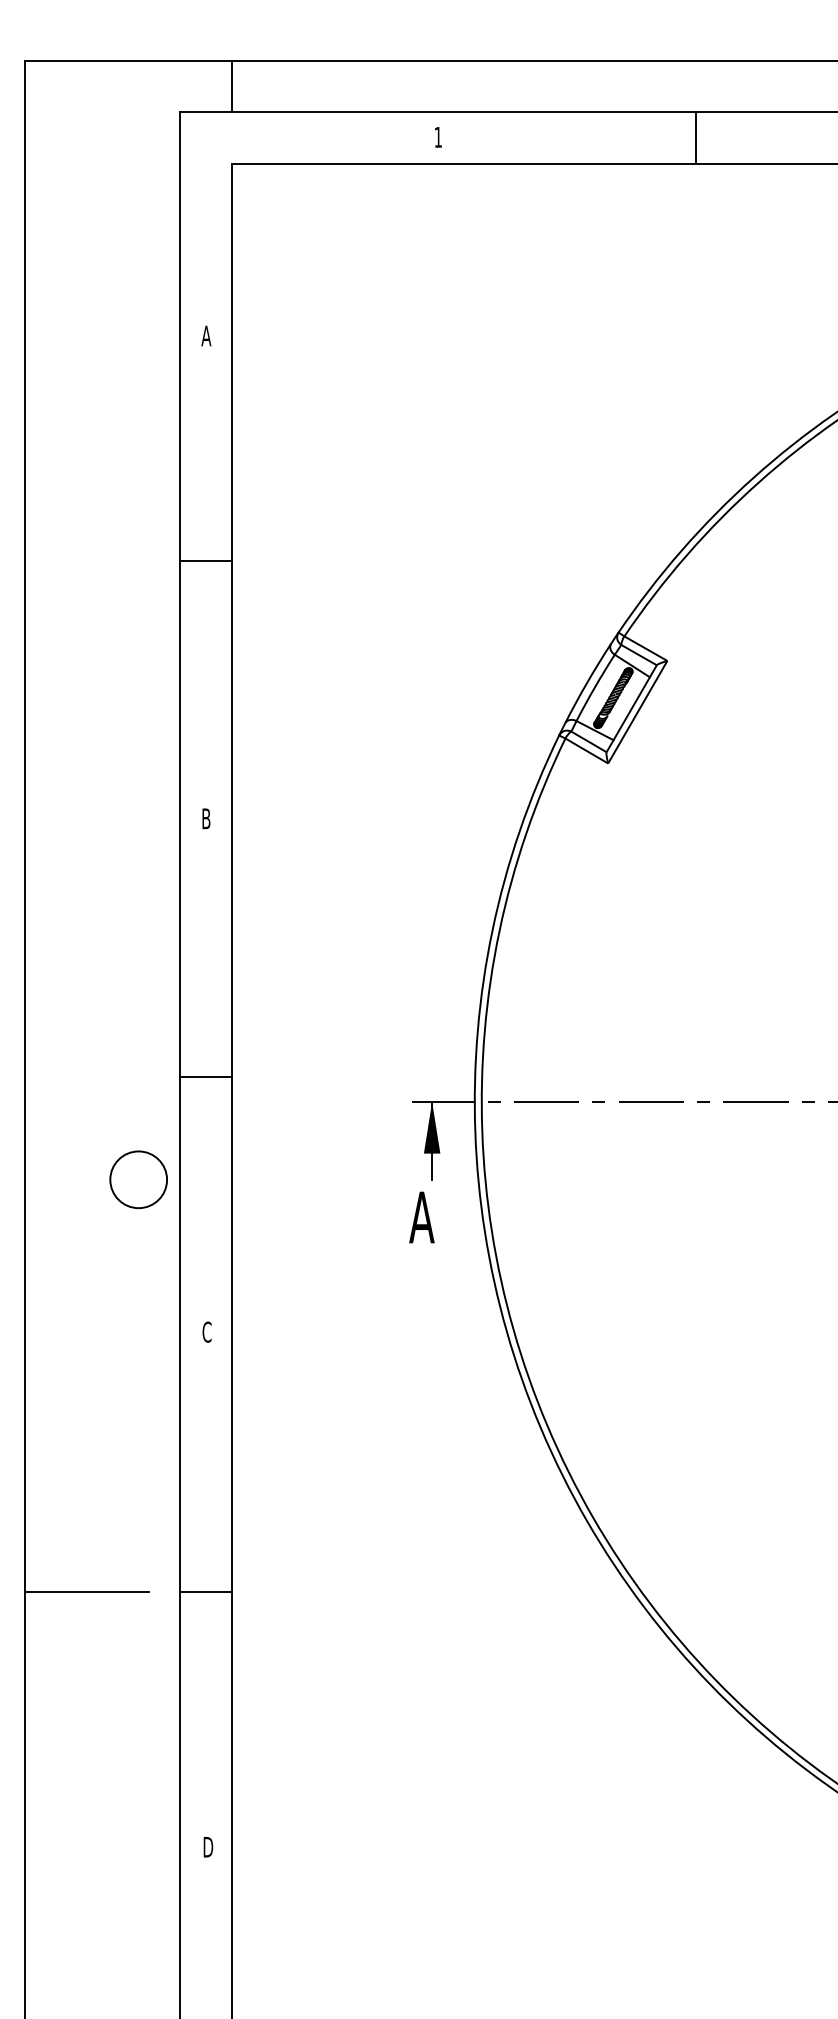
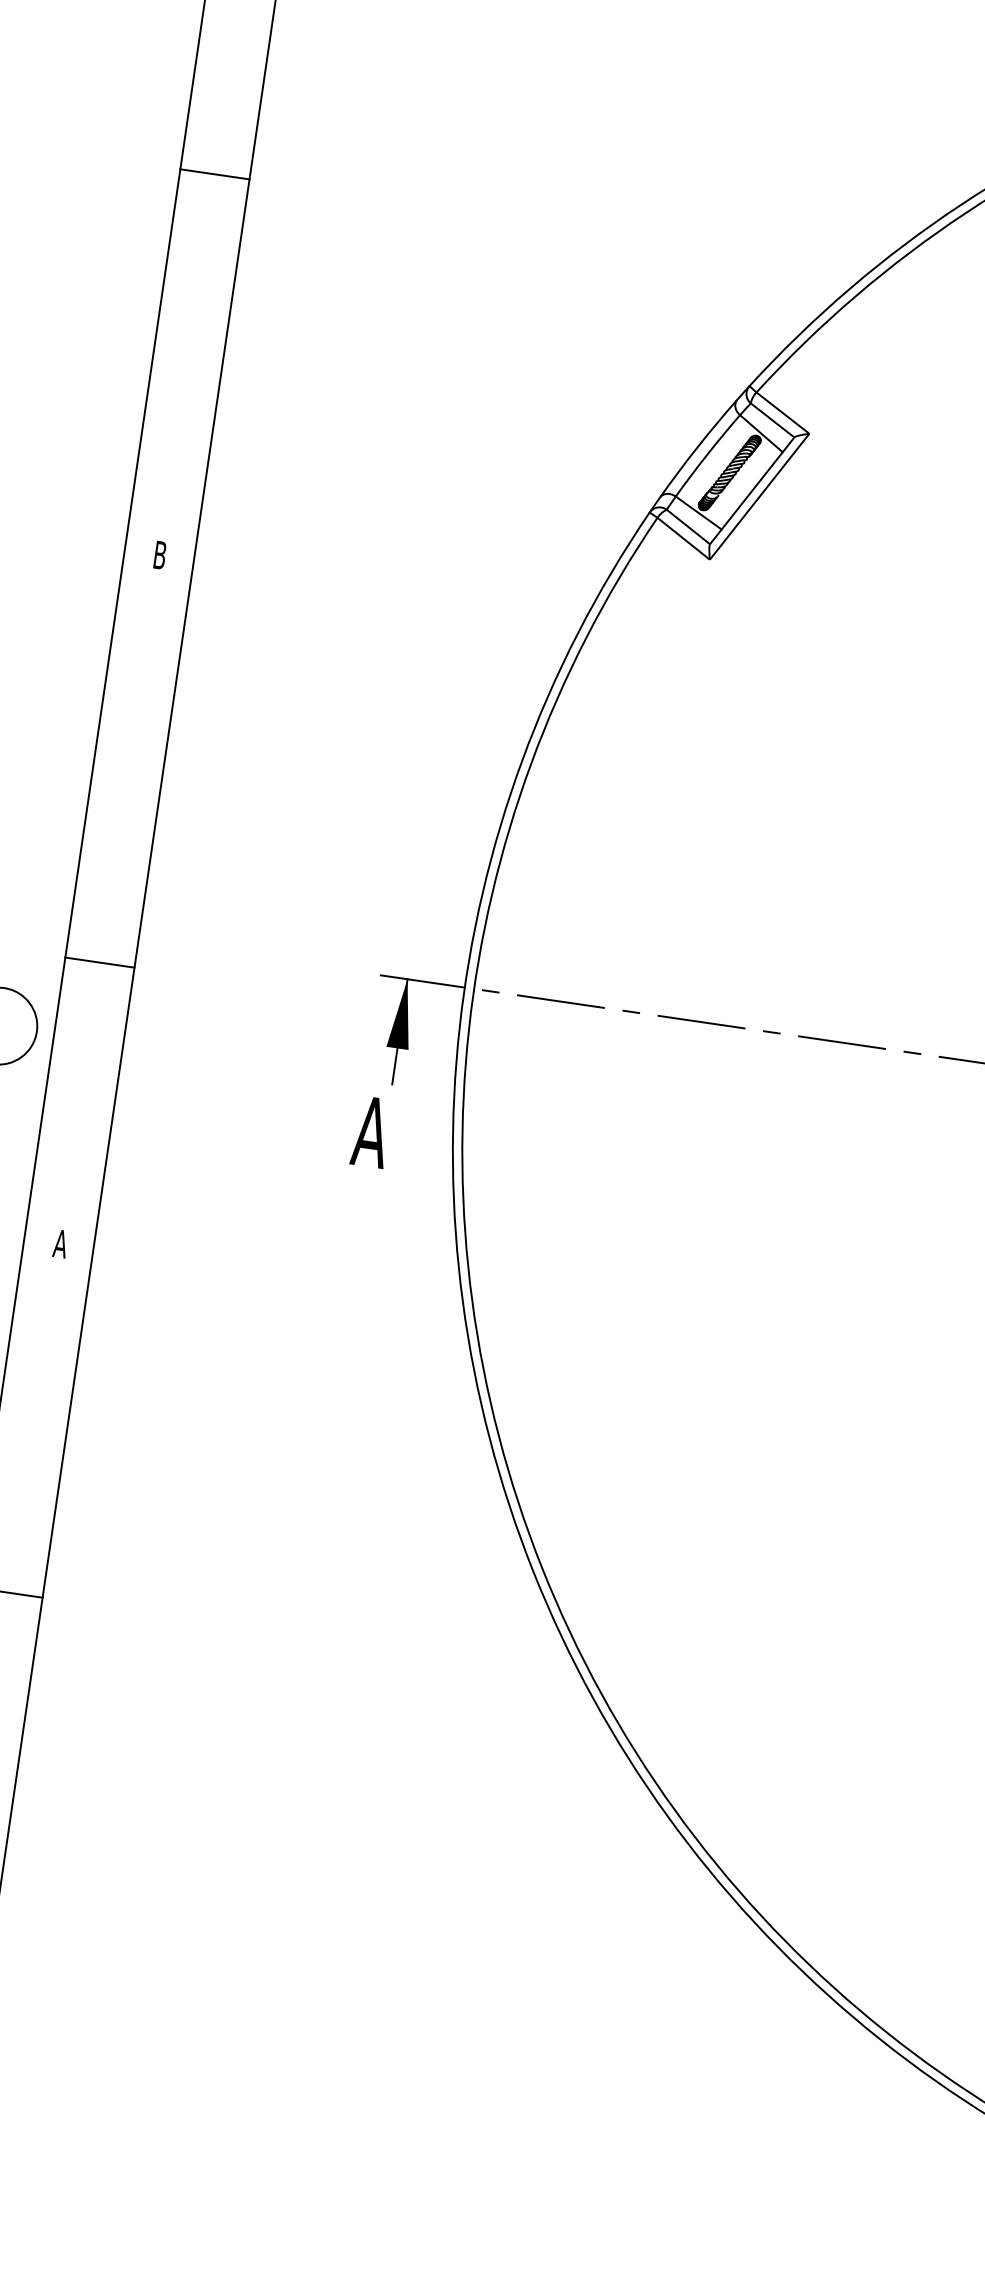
line: (205, 560) -> (214, 173), moved
line: (205, 1076) -> (99, 962), moved
text: (206, 1331) -> (60, 1242), C -> A

